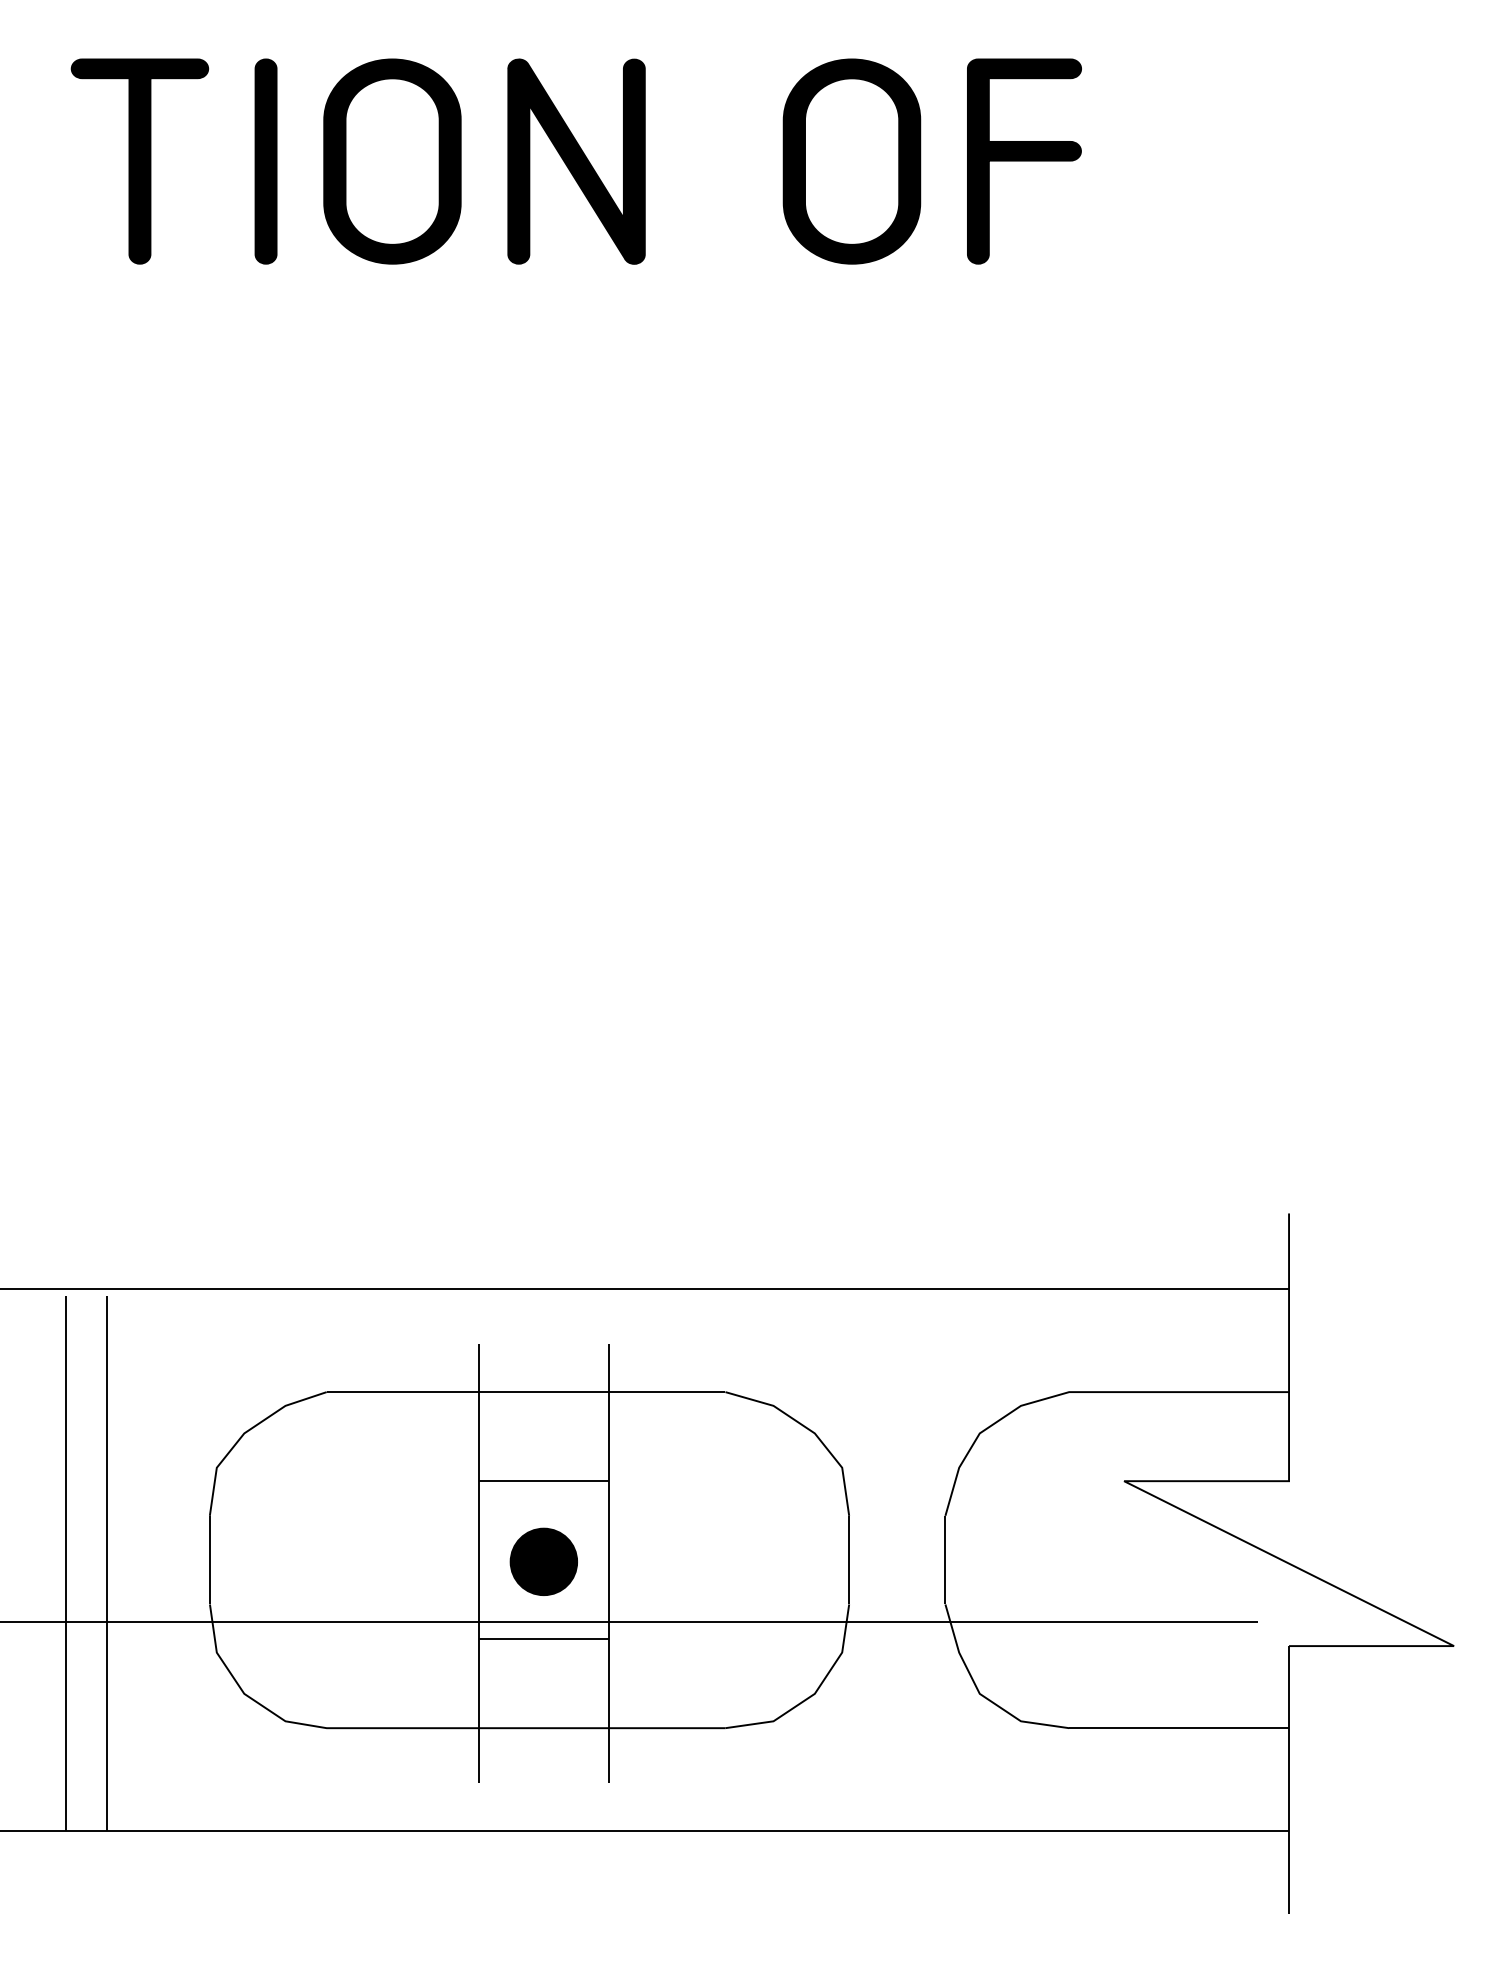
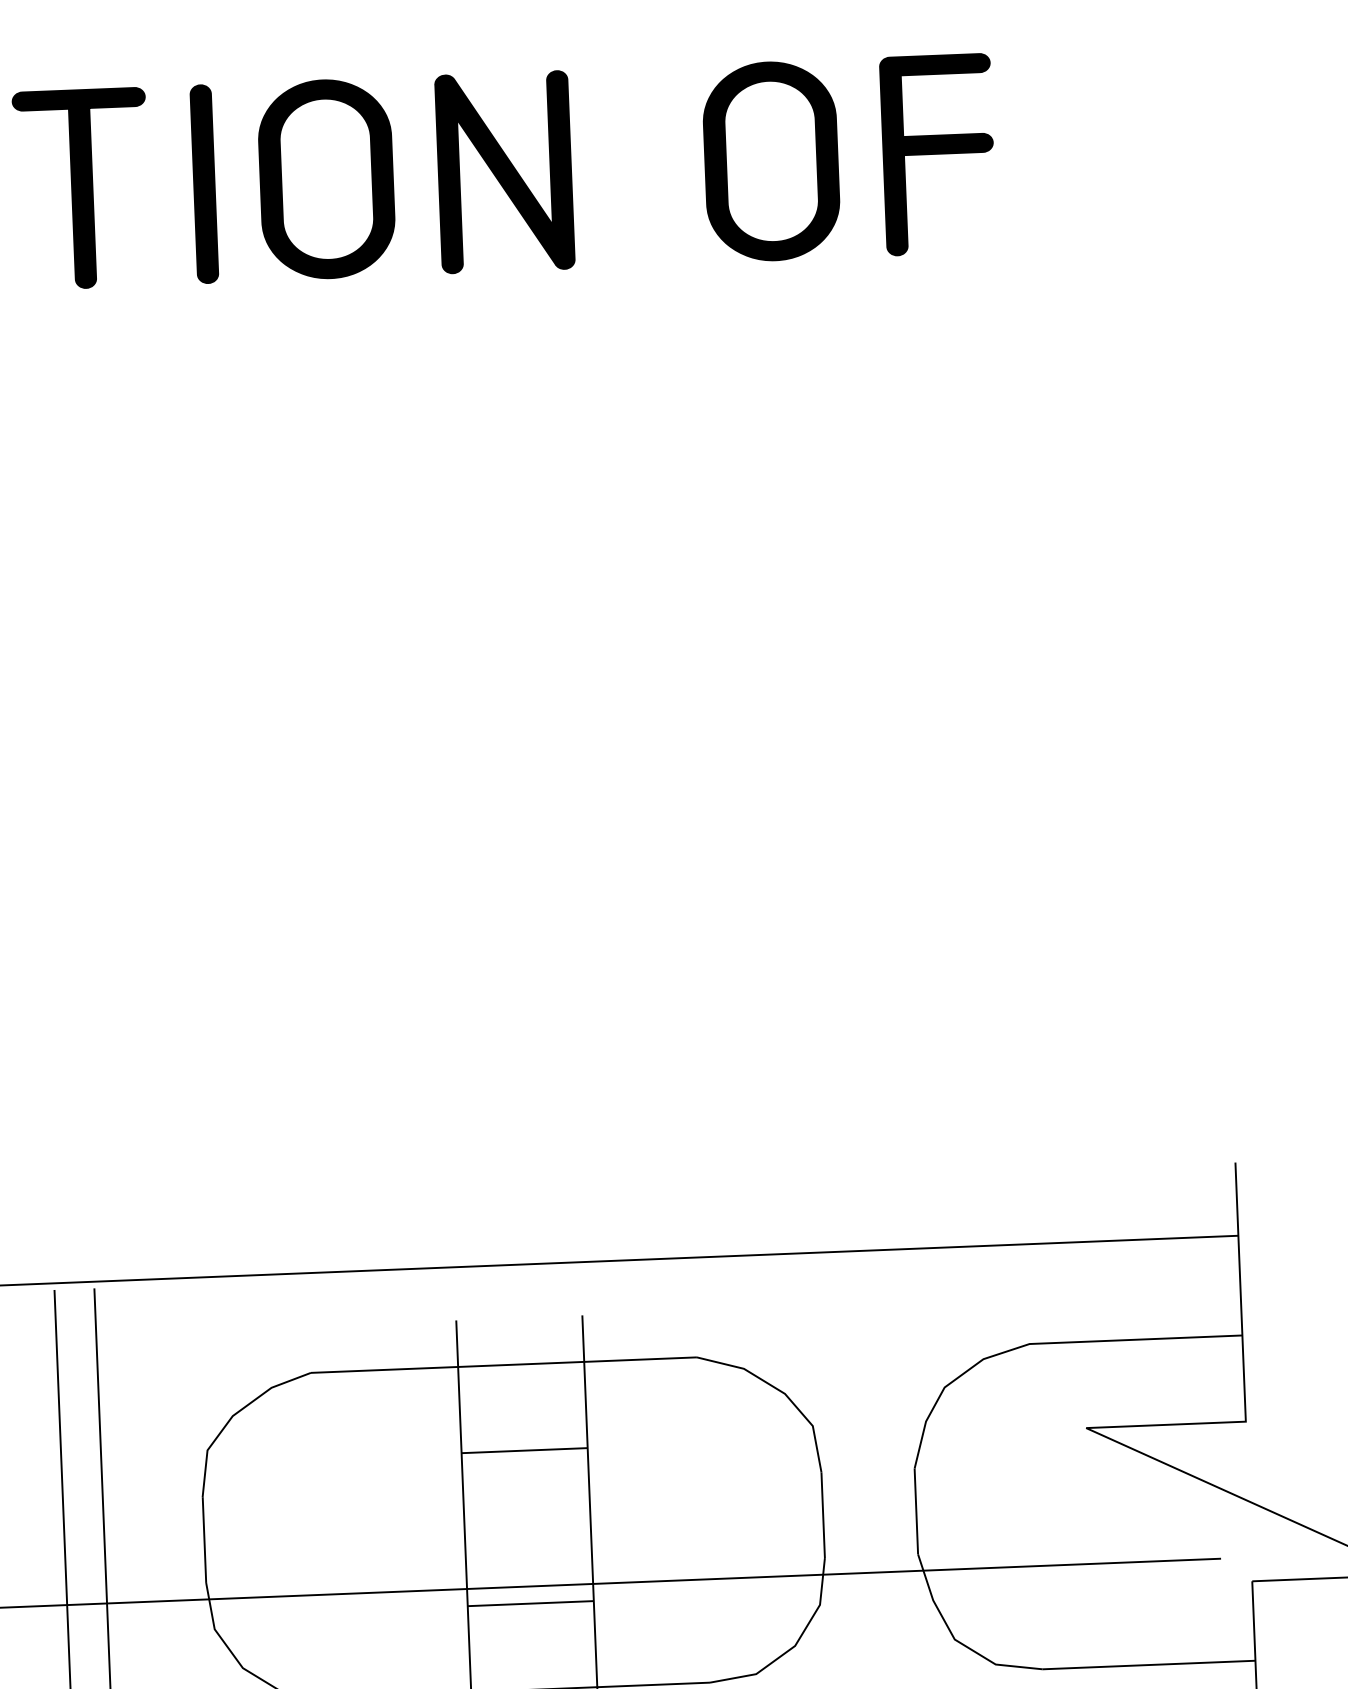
part: (543, 1561) -> (527, 1528), removed

